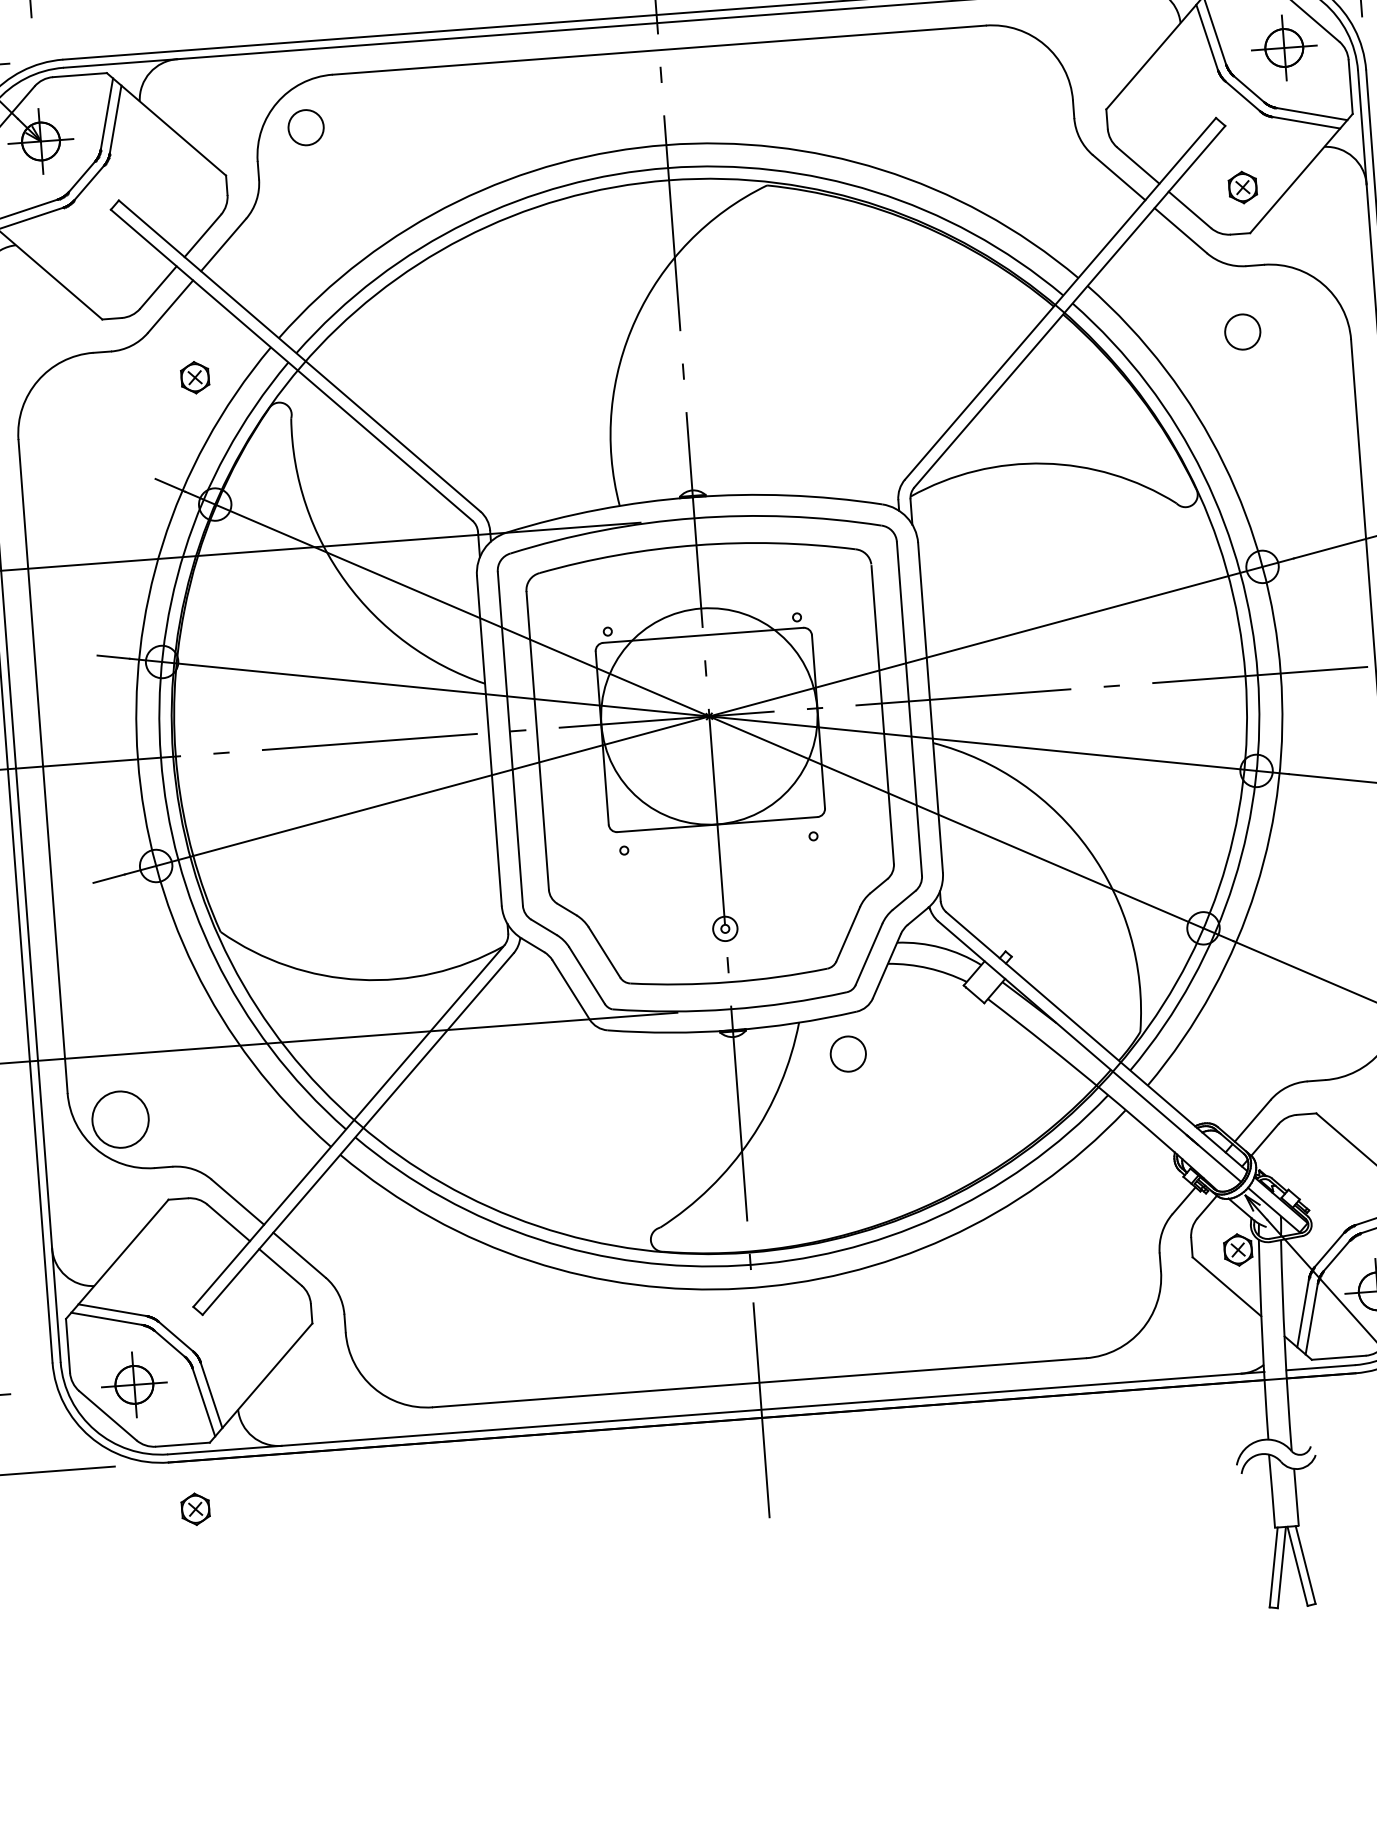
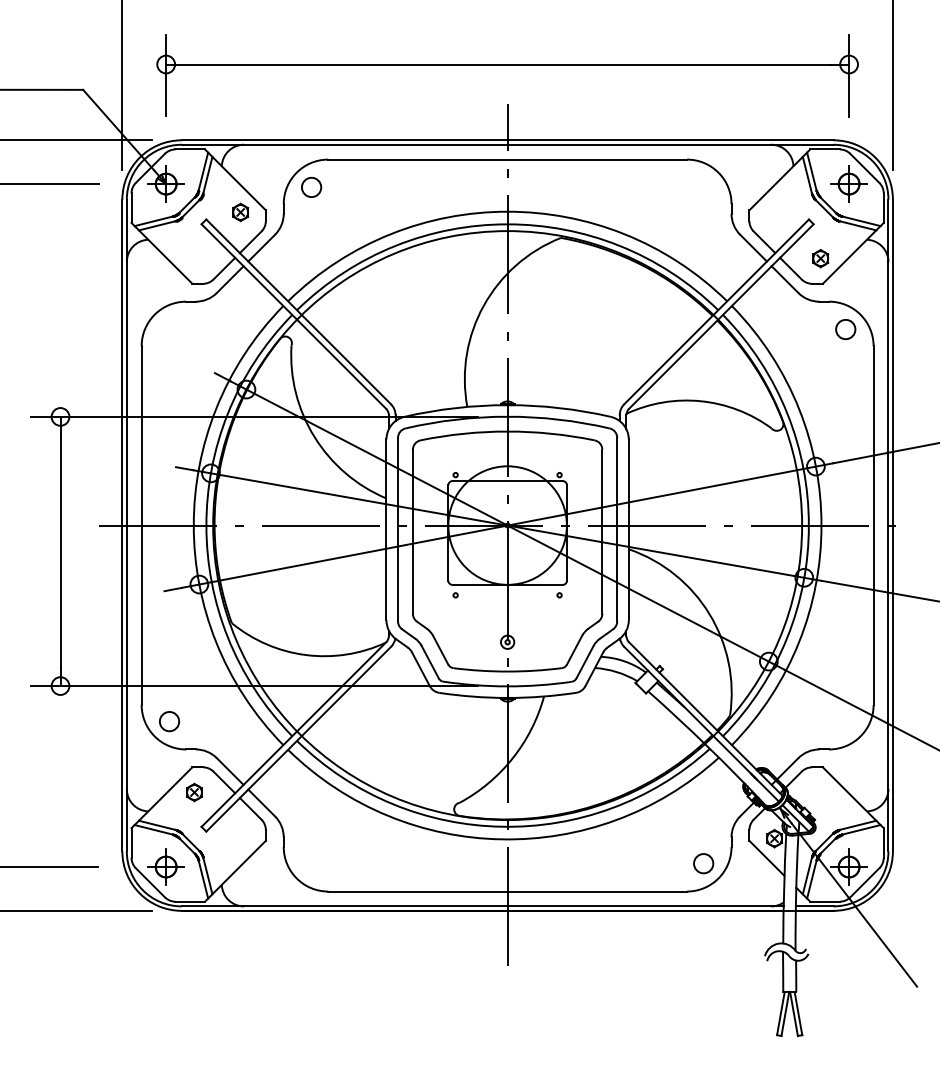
circle: (1242, 332) -> (845, 329), moved
part: (194, 377) -> (240, 212), moved
circle: (847, 1053) -> (703, 863), moved
circle: (120, 1119) -> (169, 721), size x0.62
part: (195, 1509) -> (194, 792), moved

